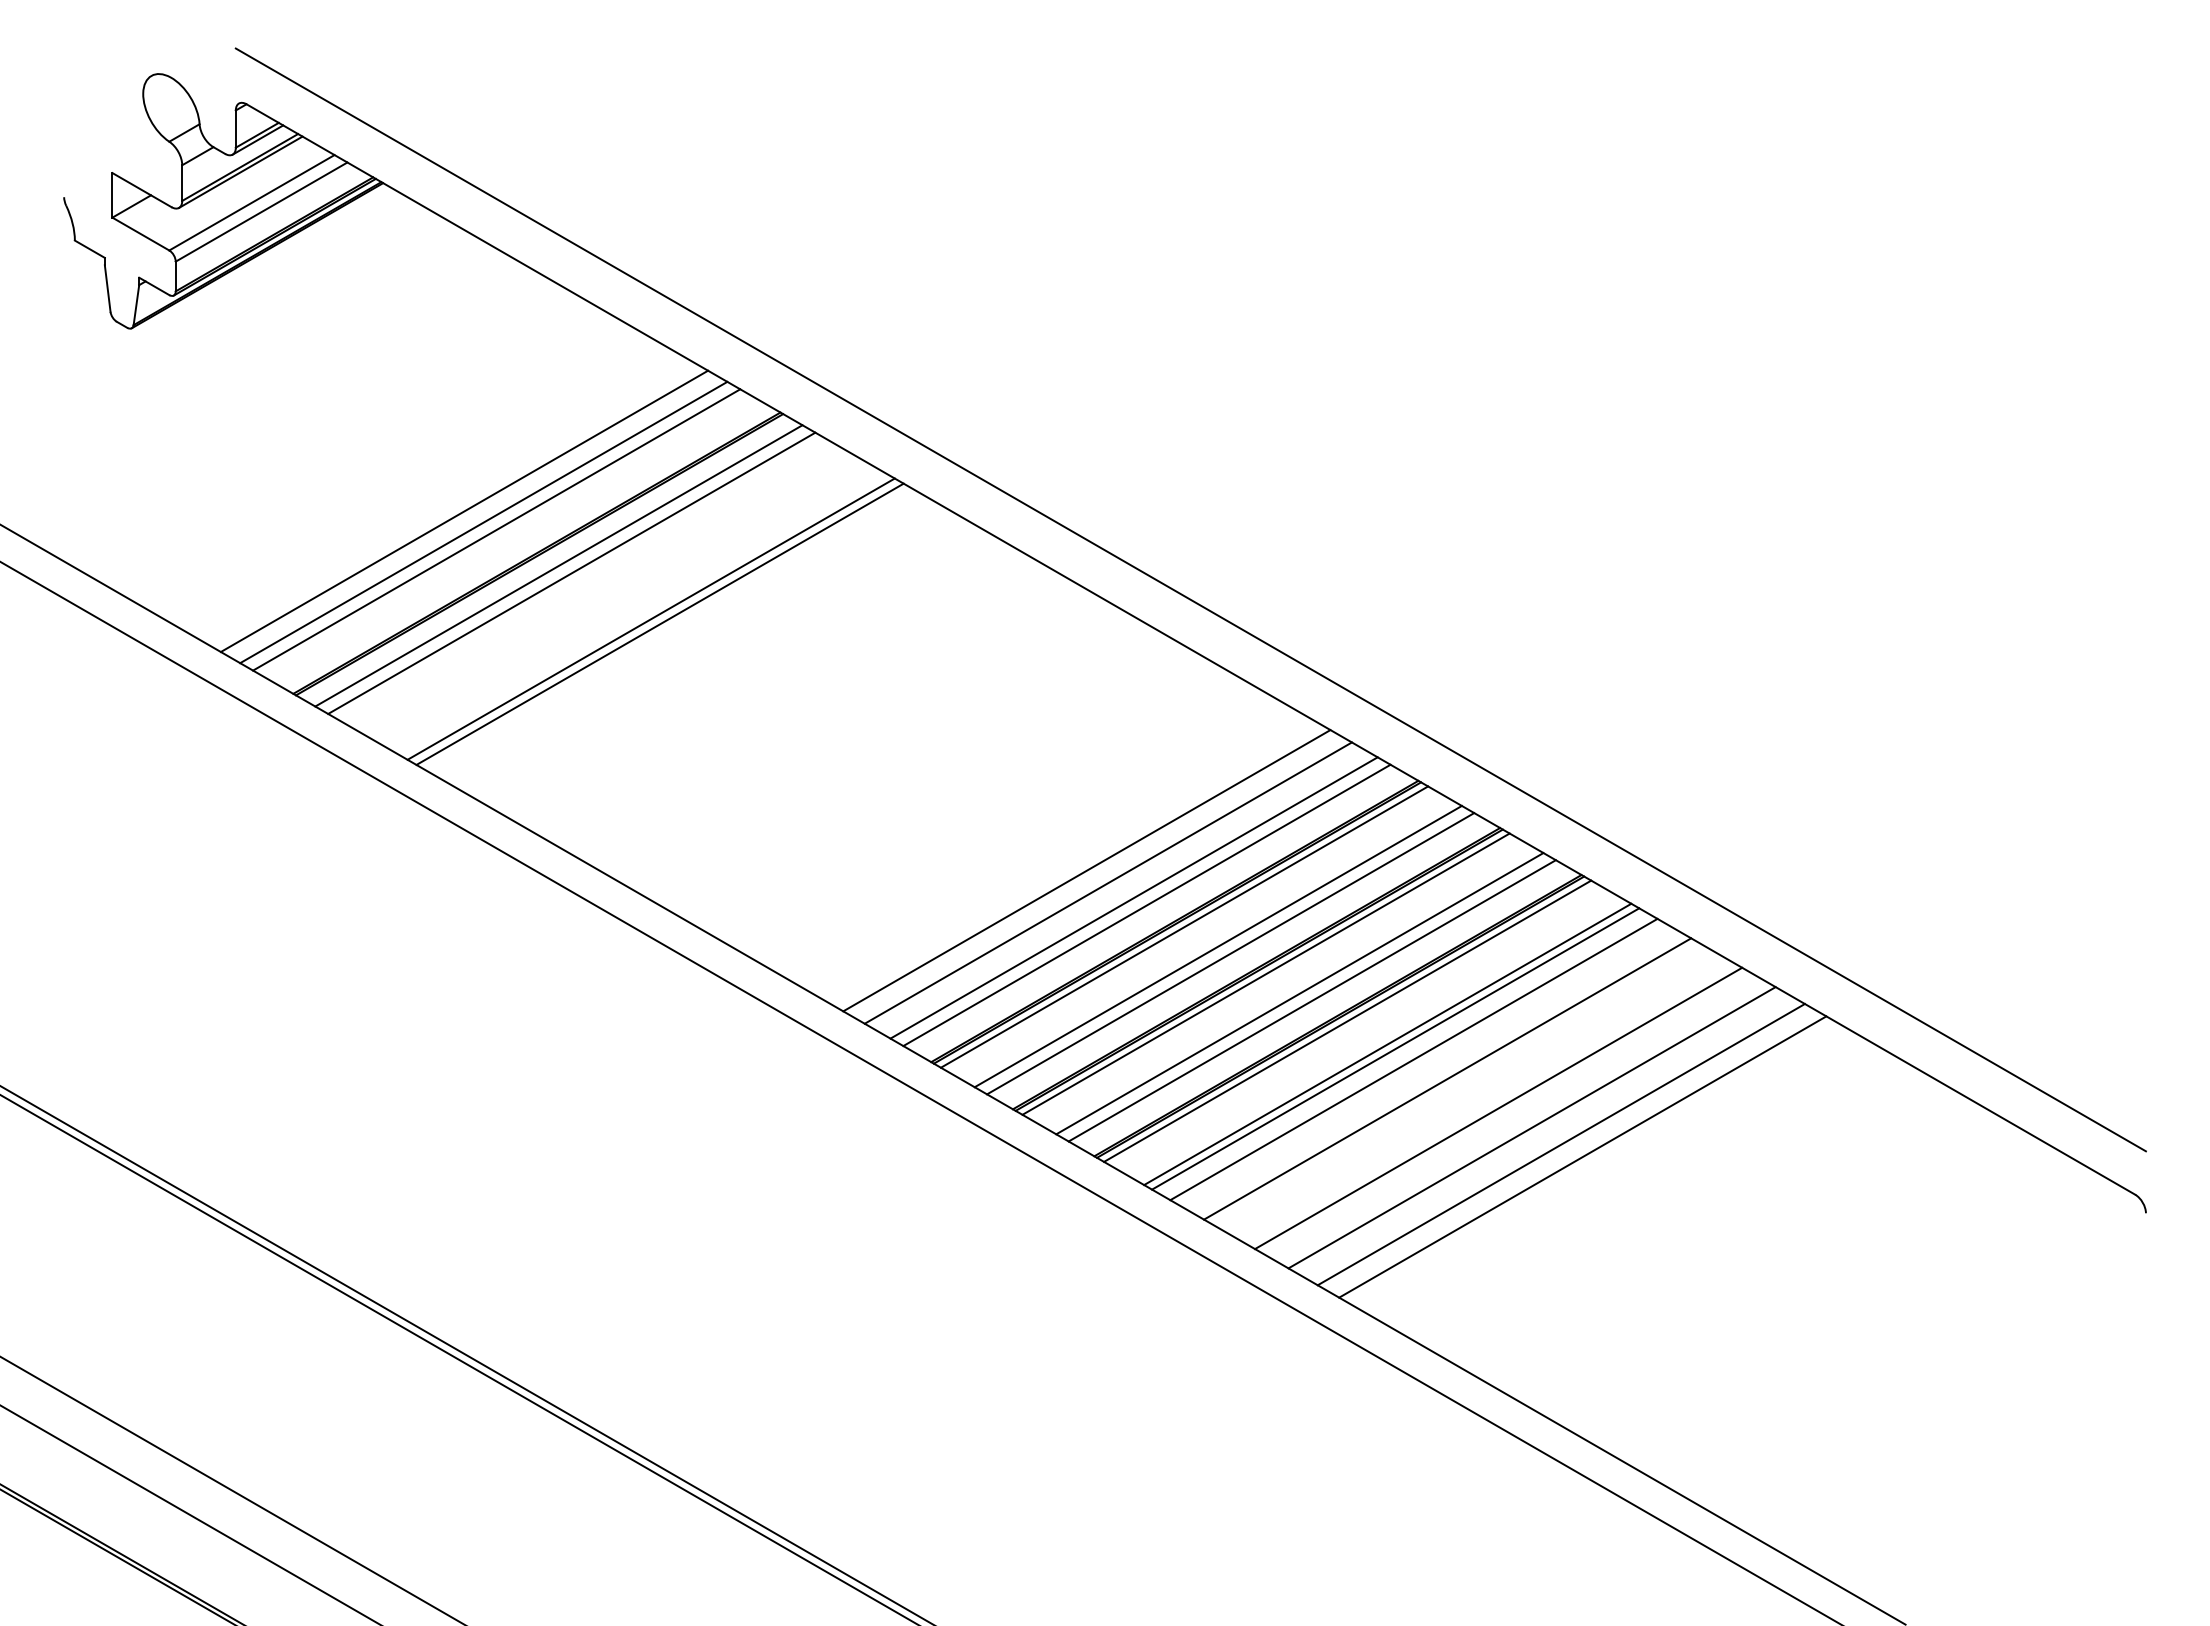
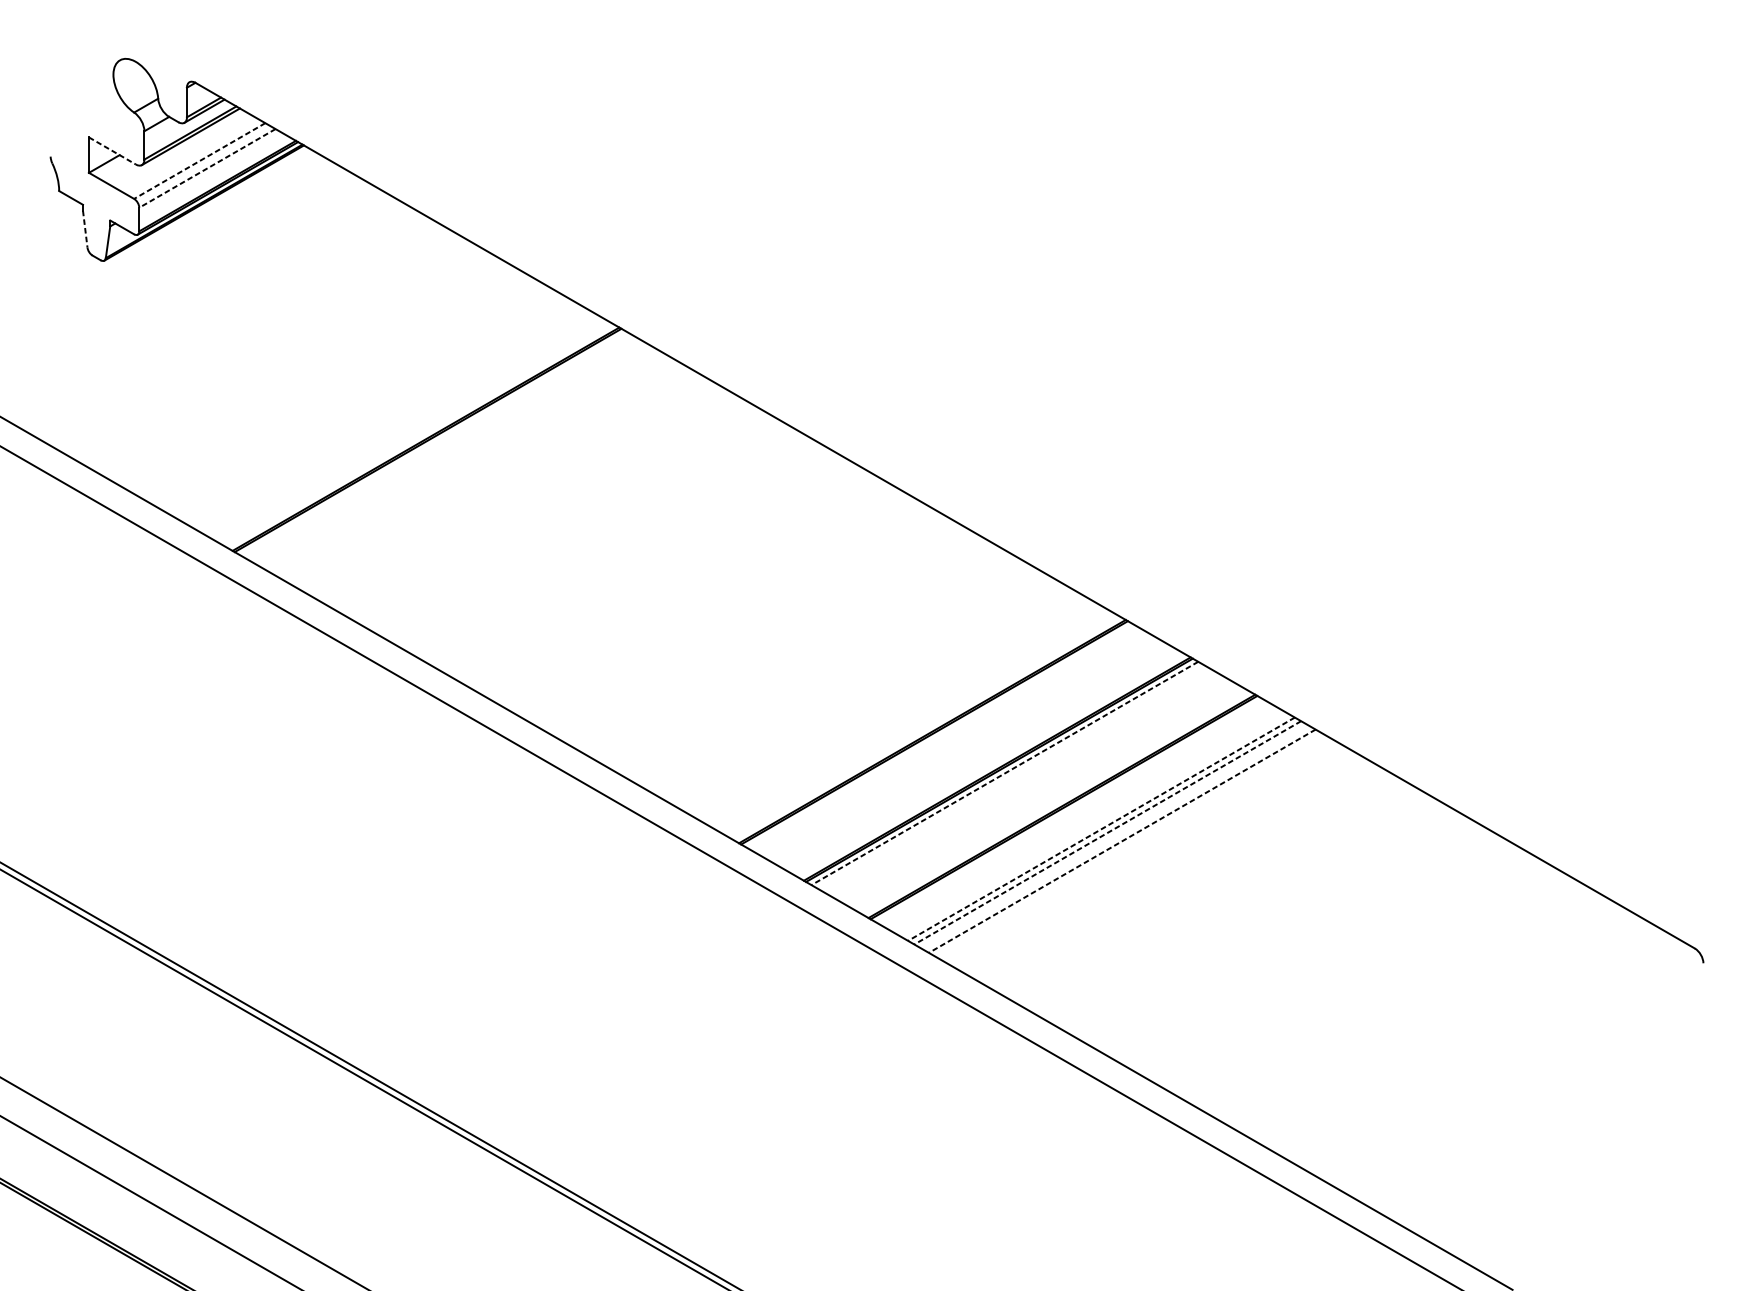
line: (142, 190) -> (112, 151), solid -> dashed
line: (251, 203) -> (199, 161), solid -> dashed
line: (261, 212) -> (207, 168), solid -> dashed
line: (107, 289) -> (85, 229), solid -> dashed
line: (464, 511) -> (368, 406), removed
line: (483, 522) -> (383, 414), removed
line: (496, 529) -> (393, 420), removed
line: (558, 565) -> (443, 449), removed
line: (571, 572) -> (453, 454), removed
line: (1190, 599) -> (944, 476), removed
line: (650, 618) -> (516, 491), removed
line: (659, 623) -> (523, 495), removed
line: (1086, 870) -> (862, 691), removed
line: (1107, 882) -> (878, 700), removed
line: (1133, 897) -> (899, 712), removed
line: (1146, 905) -> (909, 718), removed
line: (1184, 926) -> (940, 735), removed
line: (1217, 946) -> (966, 751), removed
line: (1230, 953) -> (976, 757), removed
line: (1265, 974) -> (1004, 773), solid -> dashed
line: (1299, 993) -> (1031, 788), removed
line: (1311, 1000) -> (1040, 794), removed
line: (1347, 1020) -> (1069, 810), removed
line: (1387, 1044) -> (1101, 829), solid -> dashed
line: (1395, 1049) -> (1107, 833), solid -> dashed
line: (1413, 1059) -> (1121, 841), solid -> dashed
line: (1447, 1078) -> (1148, 856), removed
line: (1498, 1108) -> (1189, 880), removed
line: (1531, 1127) -> (1215, 895), removed
line: (1560, 1144) -> (1238, 908), removed
line: (1582, 1156) -> (1256, 918), removed

